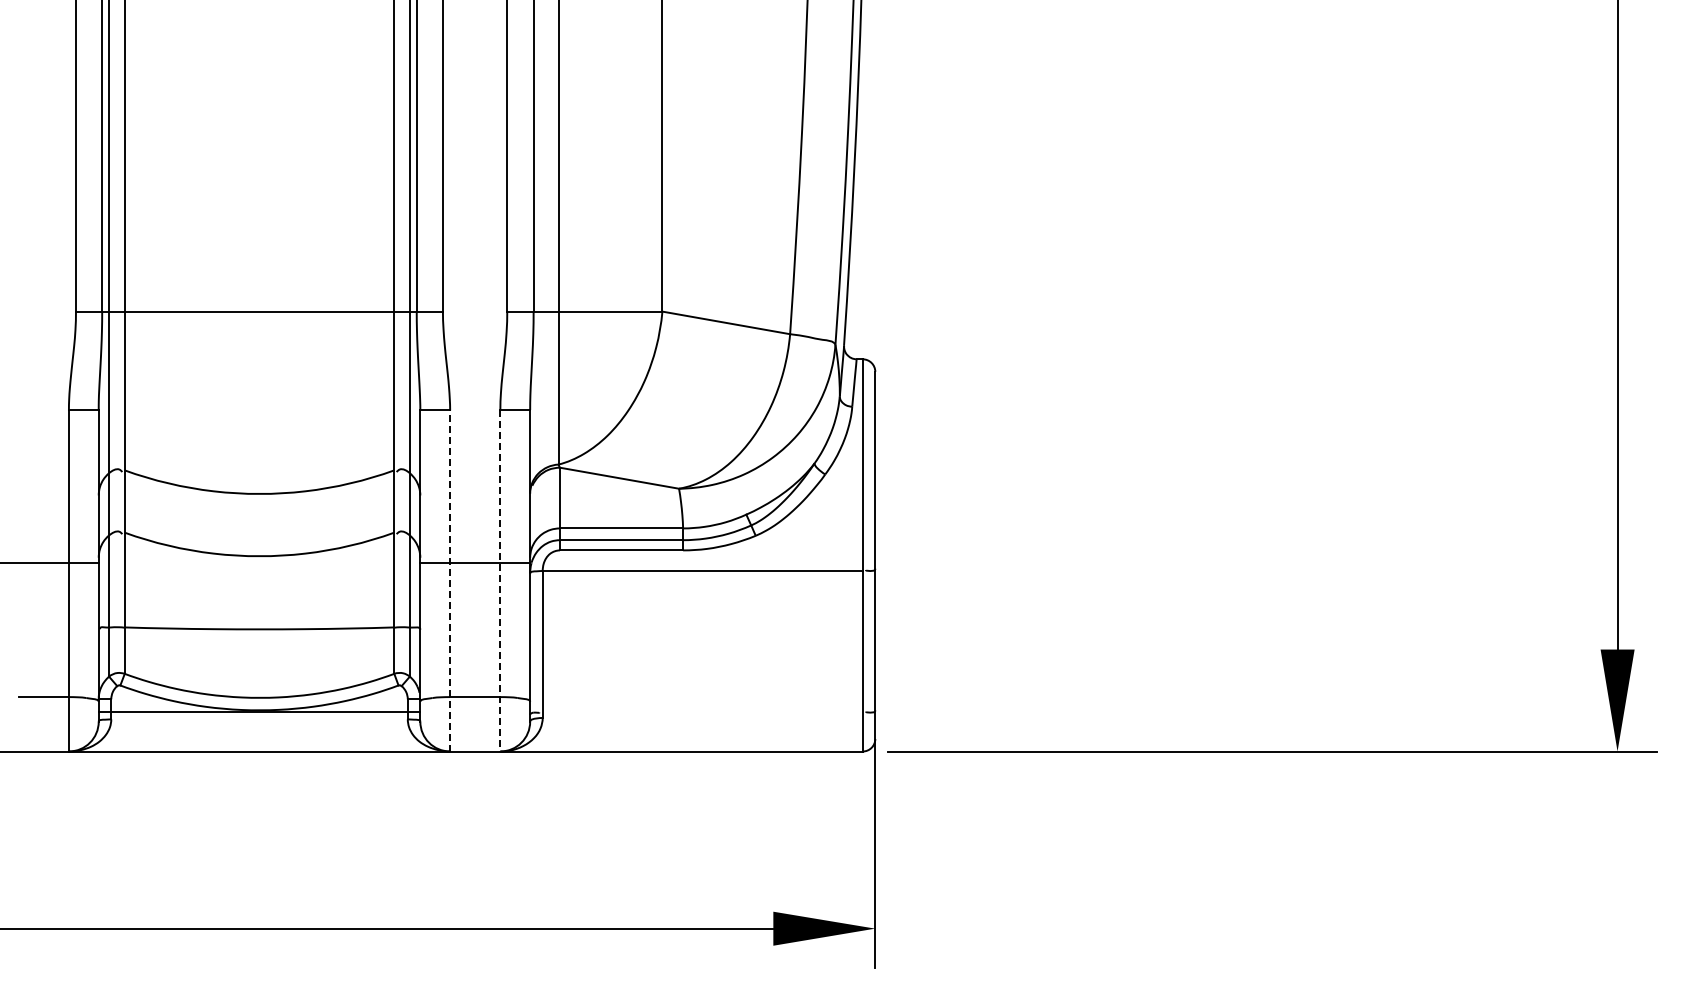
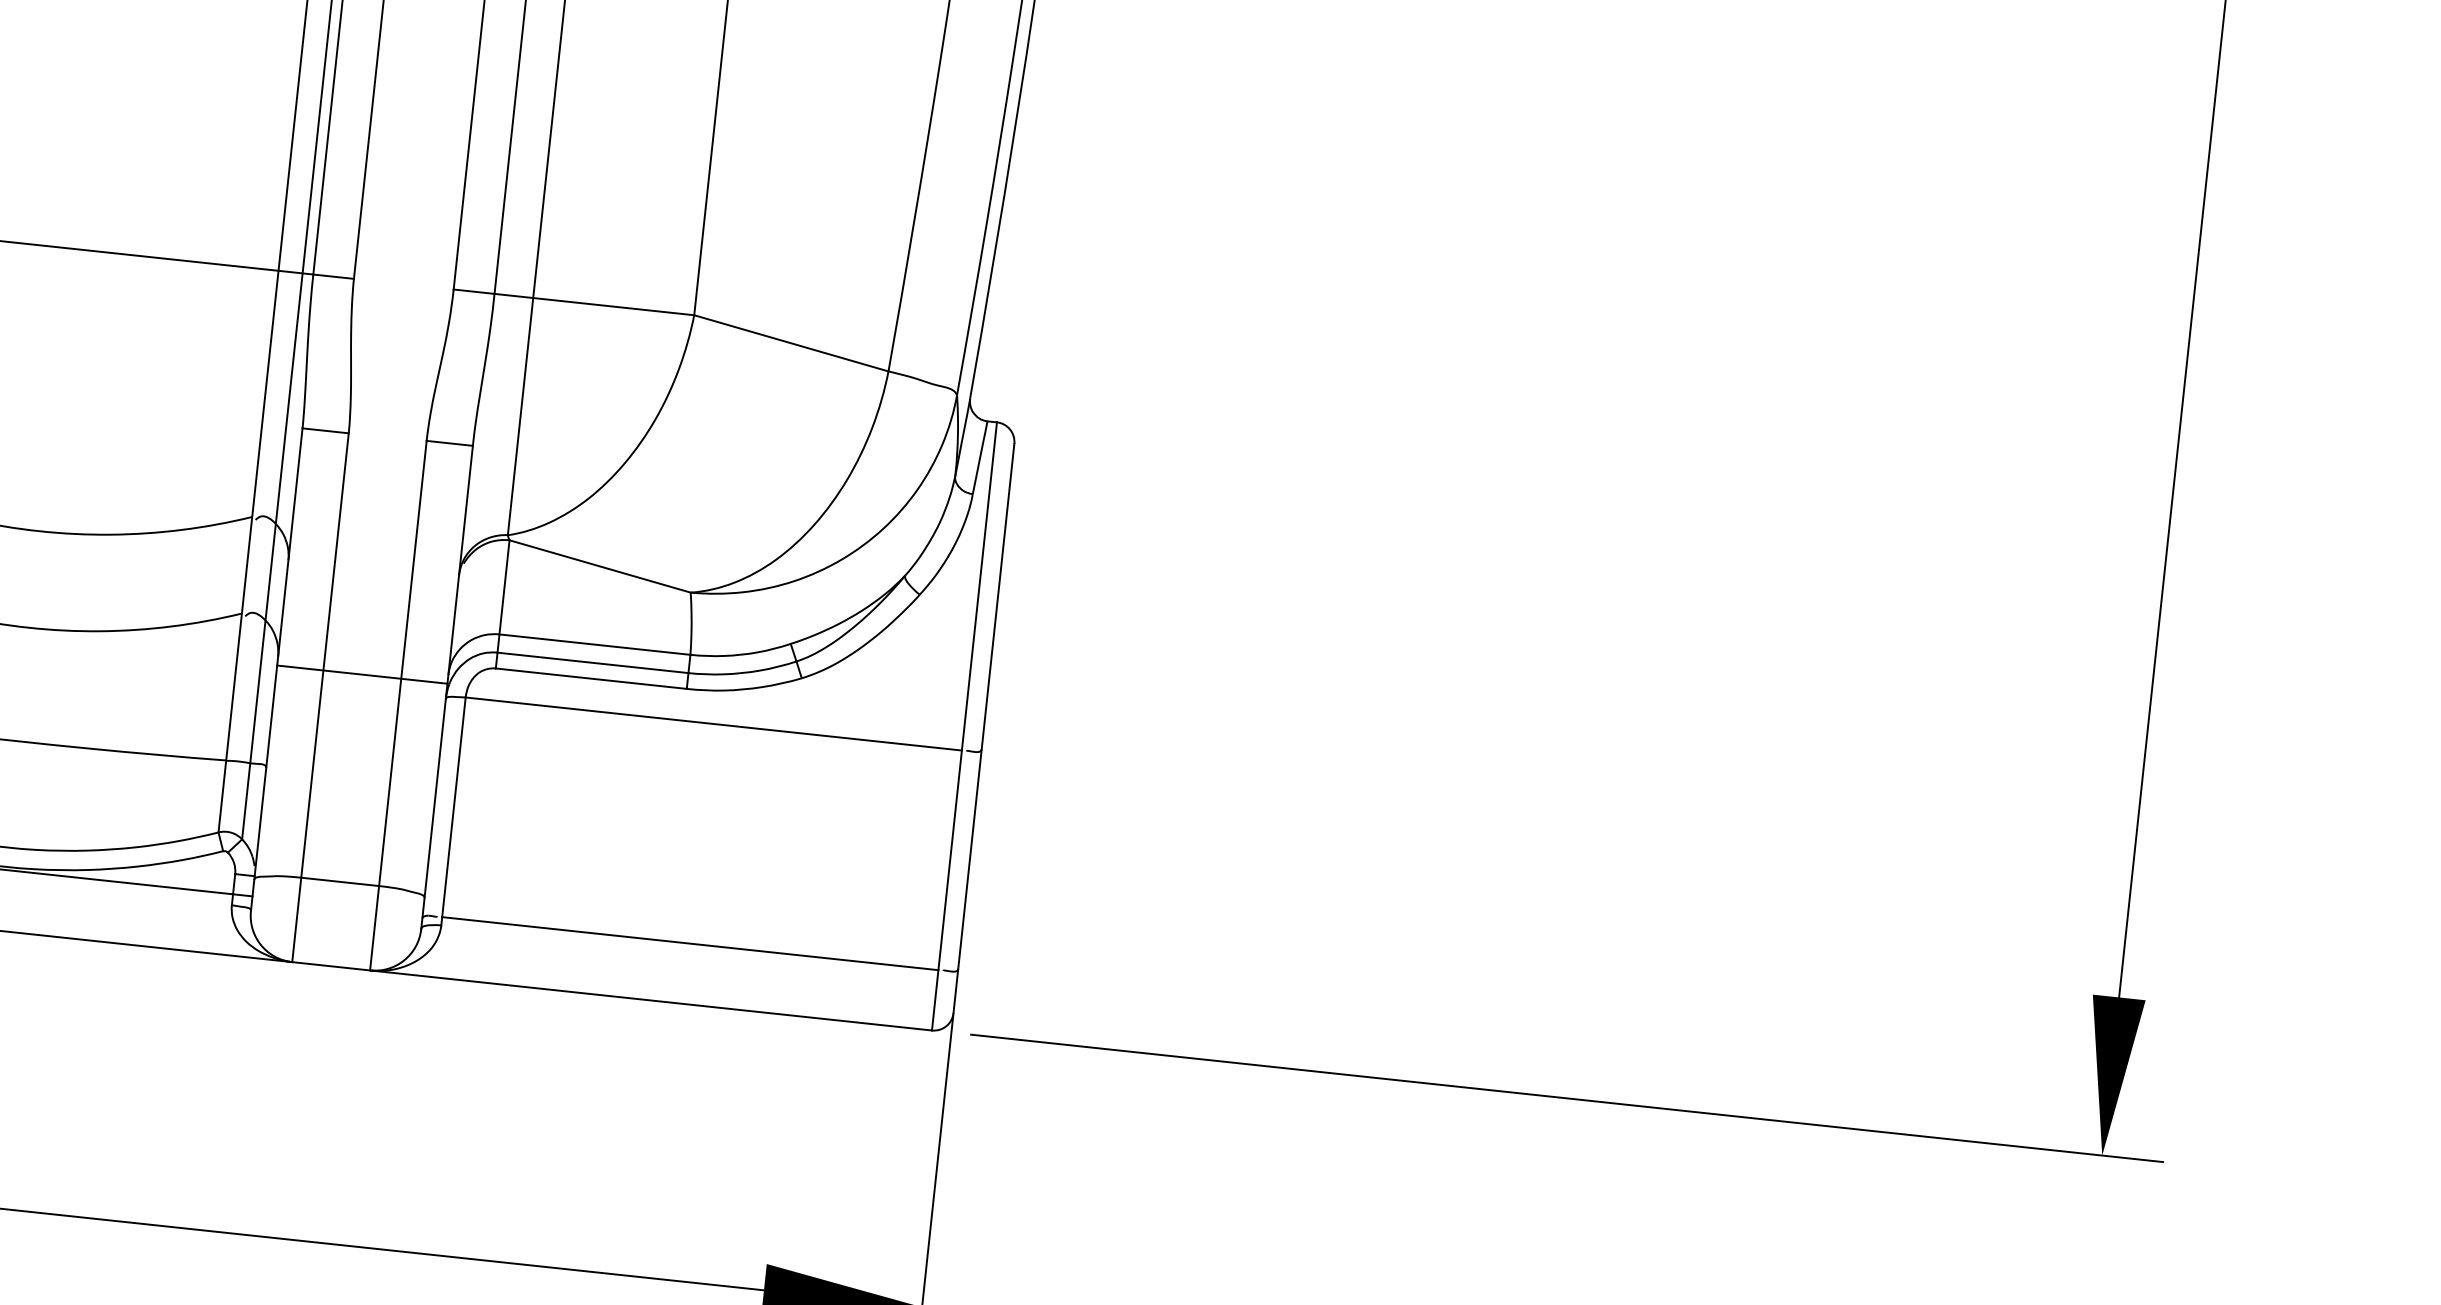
line: (450, 580) -> (321, 697), dashed -> solid
line: (500, 580) -> (398, 705), dashed -> solid
line: (702, 712) -> (689, 943), added

